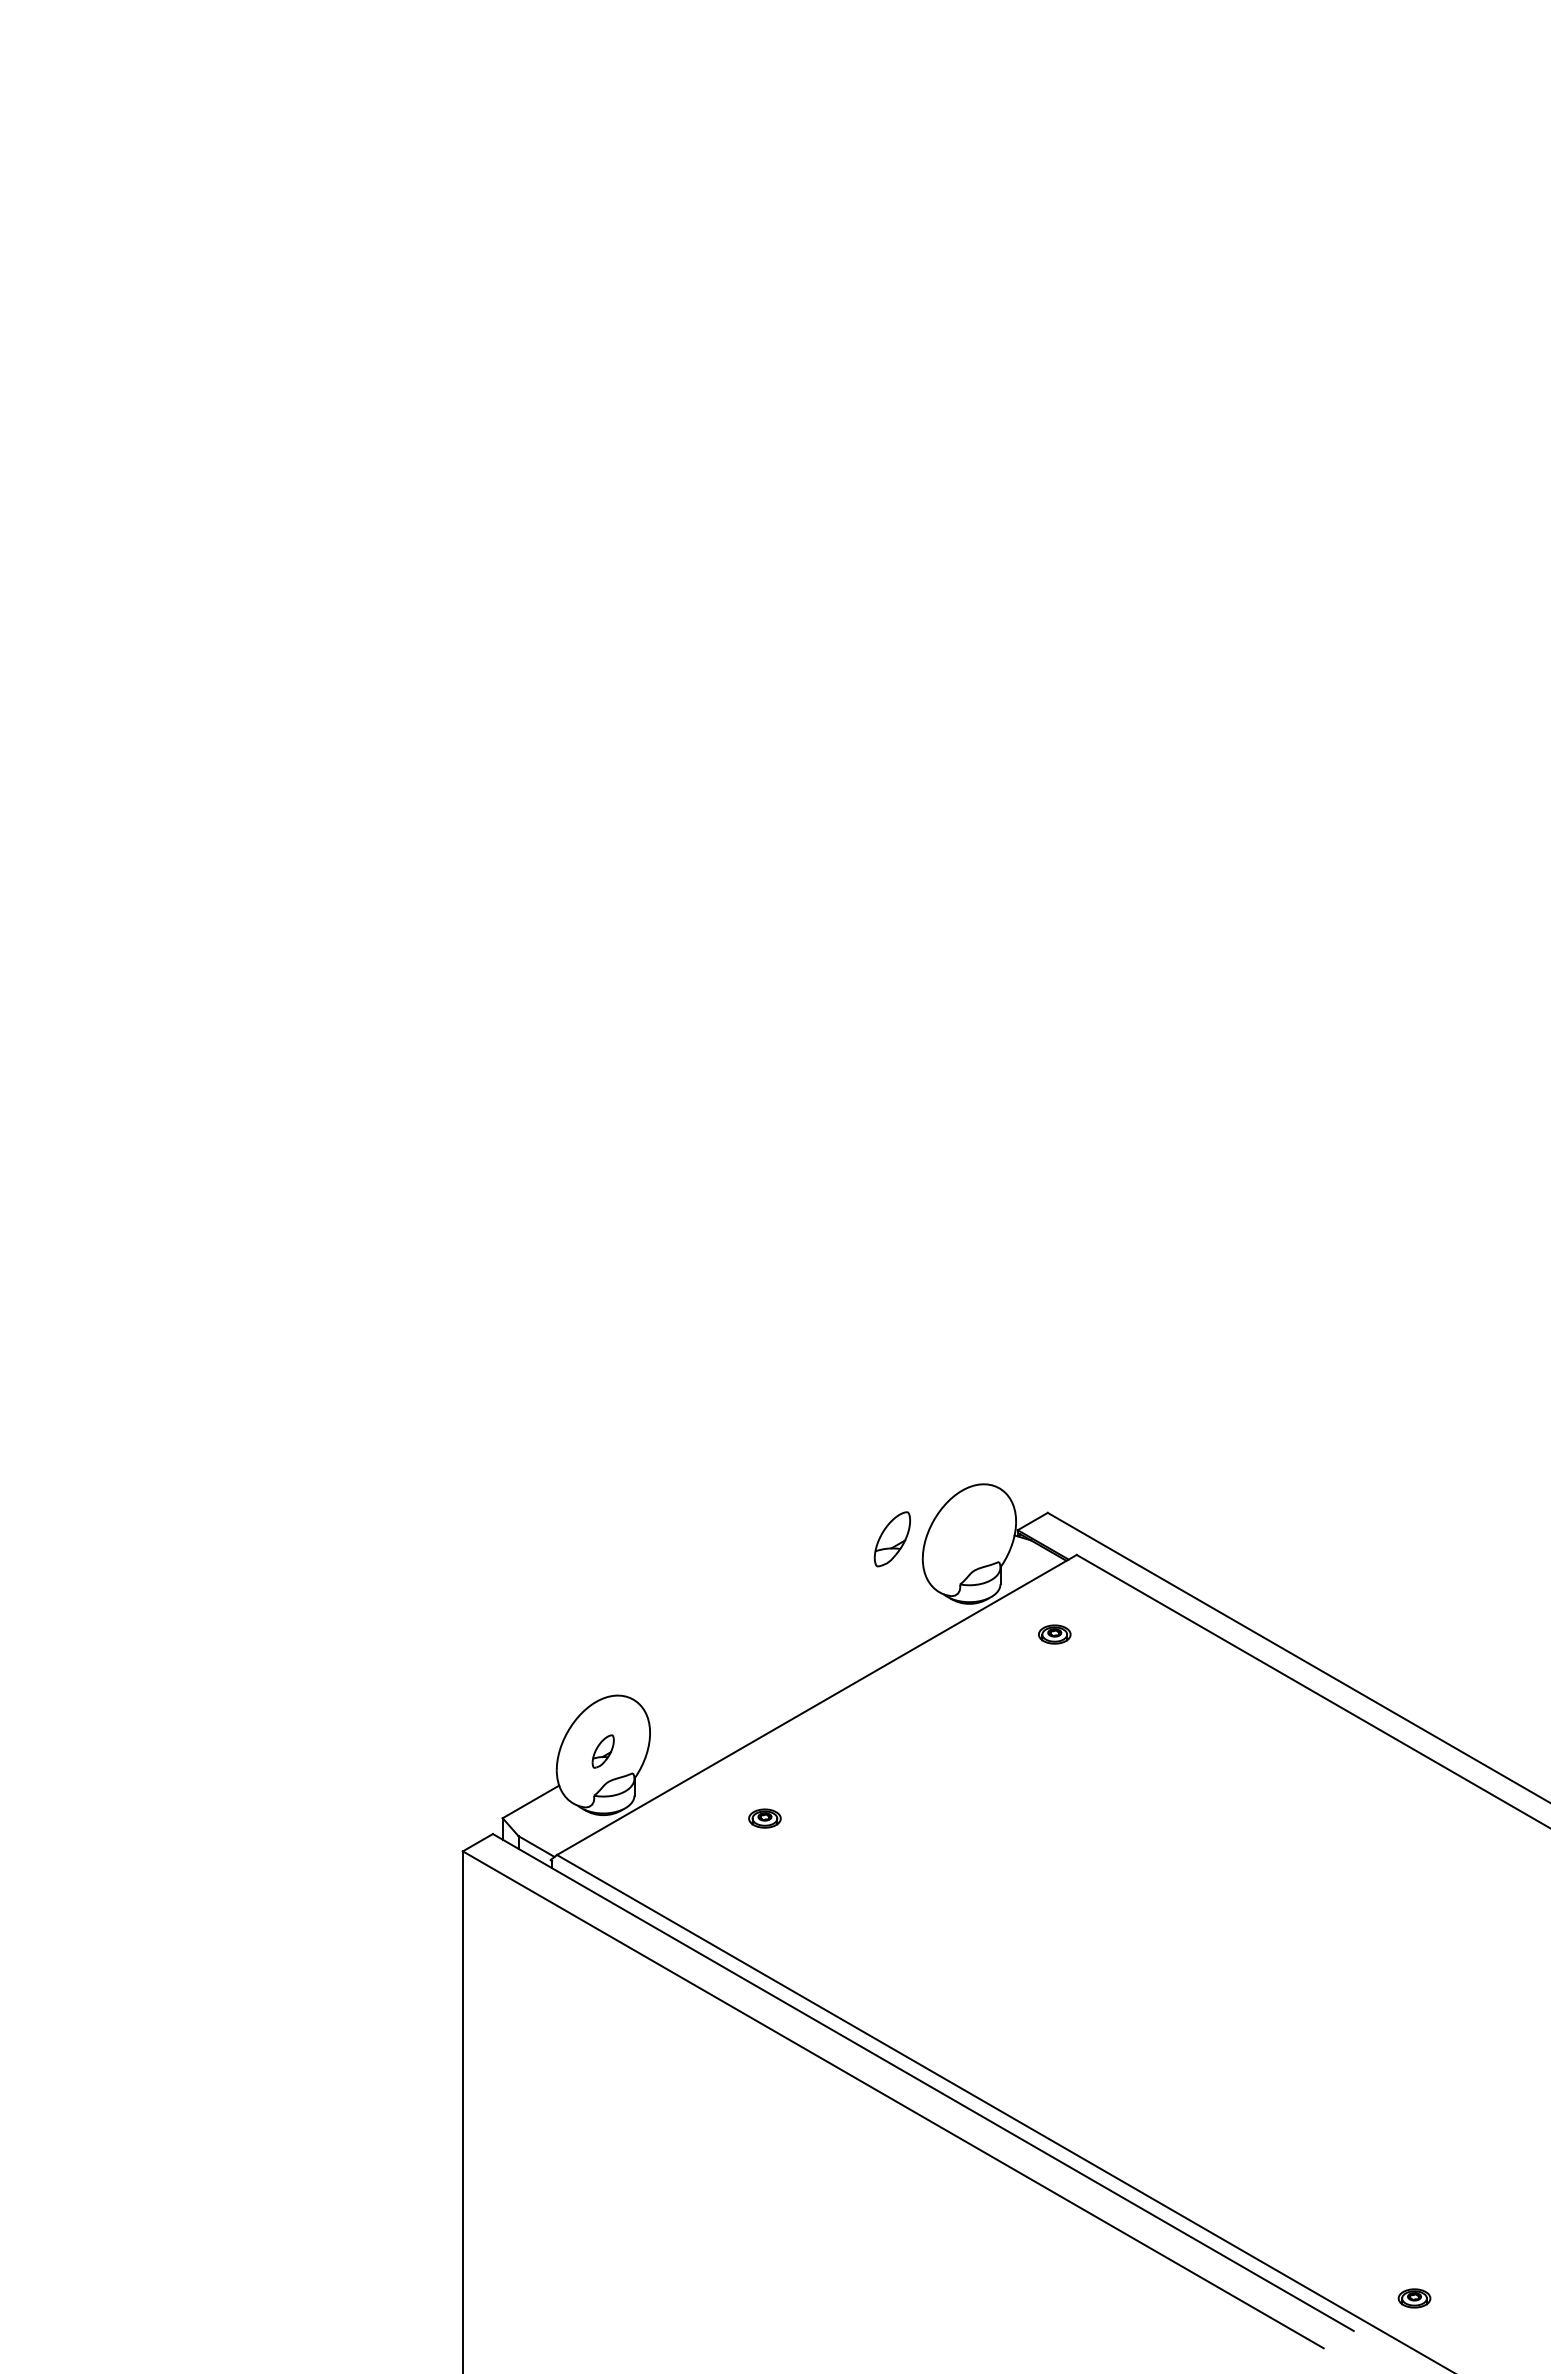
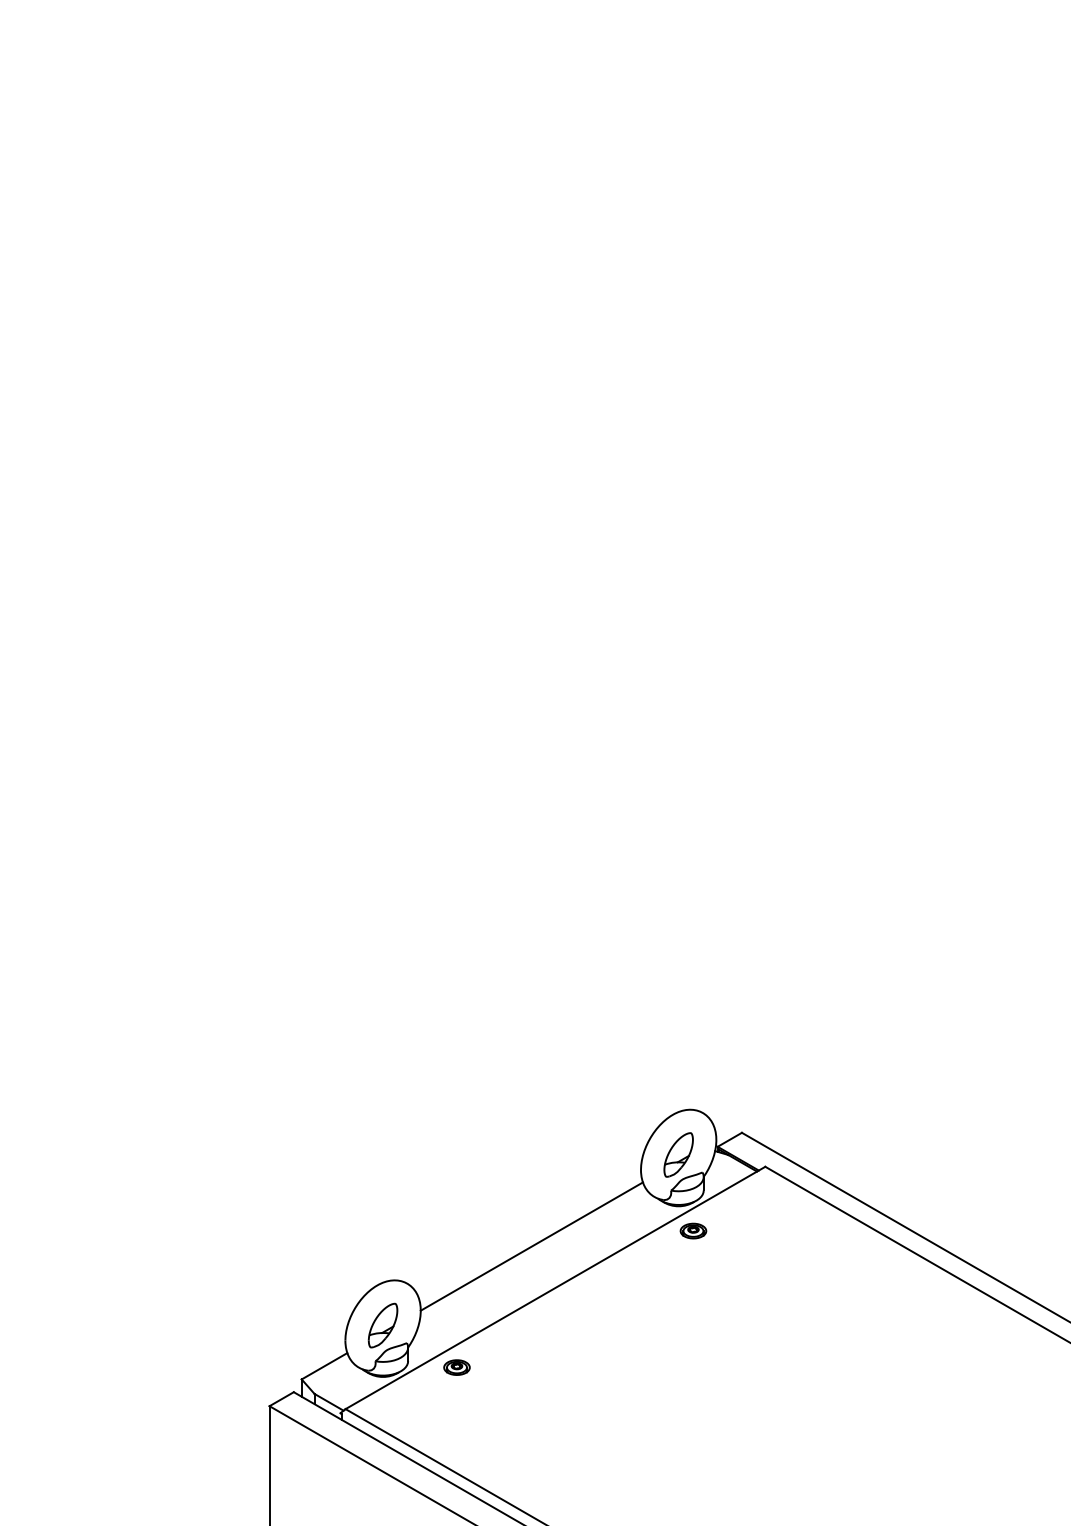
part: (891, 1539) -> (677, 1155), moved
part: (1054, 1634) -> (693, 1231), moved
line: (787, 1653) -> (531, 1246), added
part: (602, 1751) -> (382, 1325), size x1.67
part: (764, 1818) -> (456, 1367), moved

